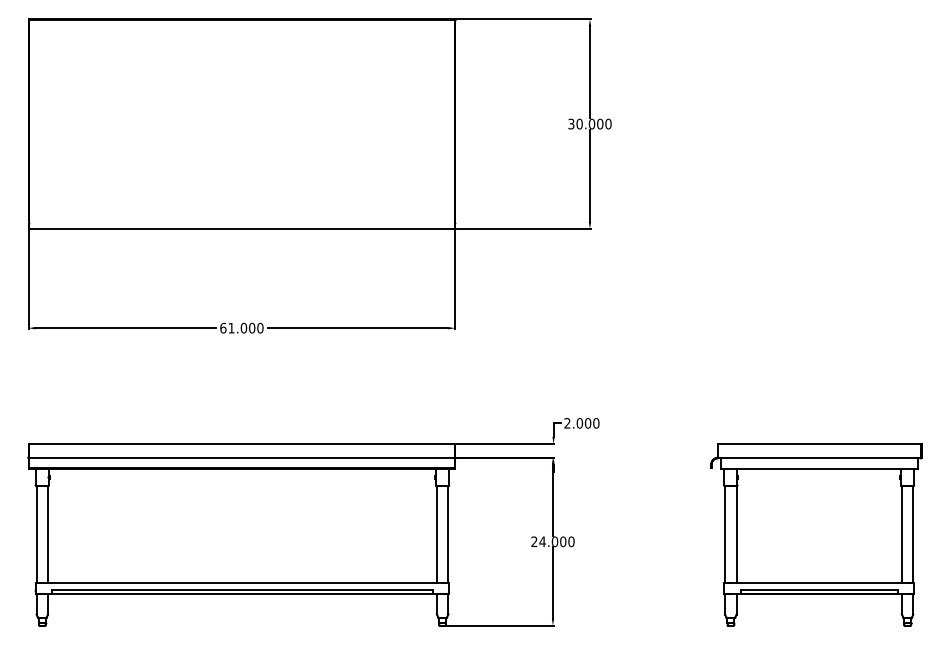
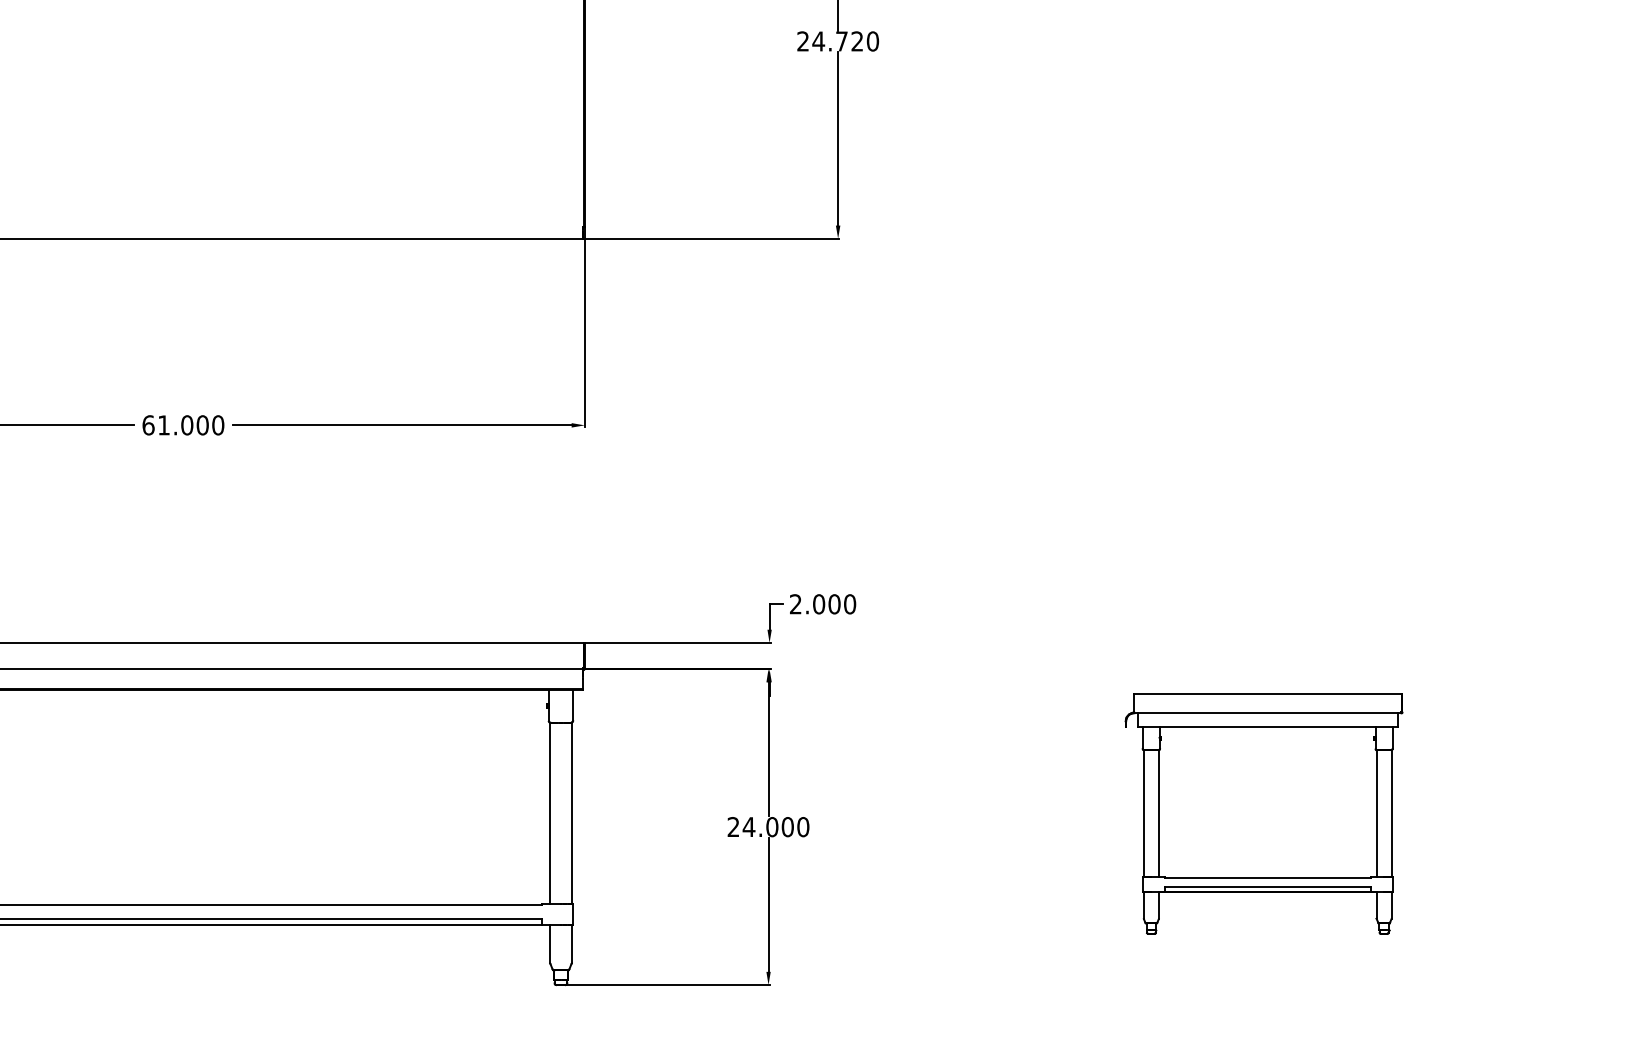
text: (585, 123) -> (829, 40), 30.000 -> 24.720
part: (816, 534) -> (1264, 813), size x0.7

